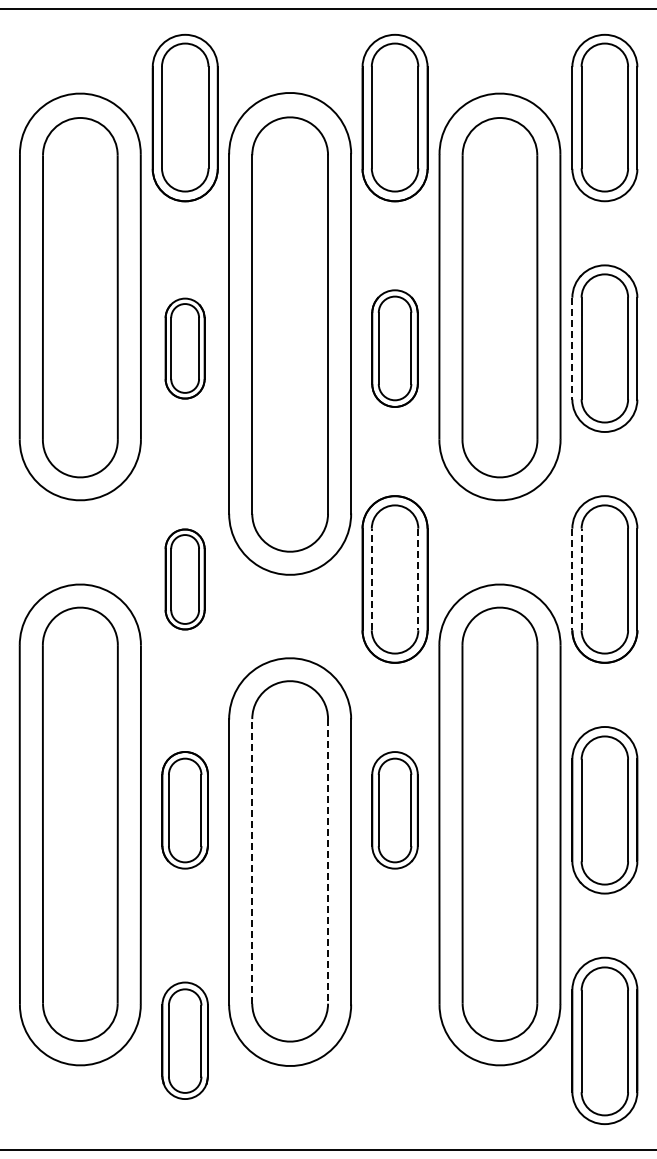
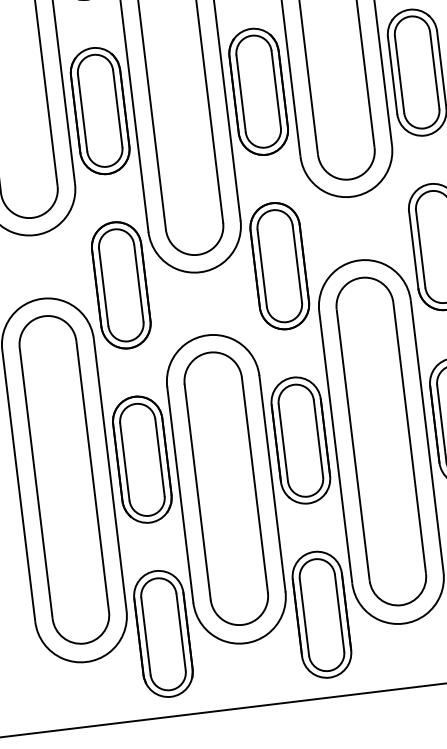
part: (184, 348) -> (99, 110), size x1.67
part: (394, 348) -> (258, 91), size x1.43
line: (572, 348) -> (392, 75), dashed -> solid
part: (184, 579) -> (120, 285), size x1.67
line: (371, 579) -> (261, 268), dashed -> solid
line: (418, 579) -> (297, 264), dashed -> solid
line: (572, 579) -> (413, 249), dashed -> solid
line: (581, 579) -> (420, 249), dashed -> solid
part: (184, 810) -> (141, 459), size x1.43
part: (394, 810) -> (300, 440), size x1.43
line: (252, 860) -> (197, 491), dashed -> solid
line: (328, 861) -> (255, 485), dashed -> solid
part: (184, 1040) -> (162, 633), size x1.43
part: (394, 1040) -> (321, 614), added

